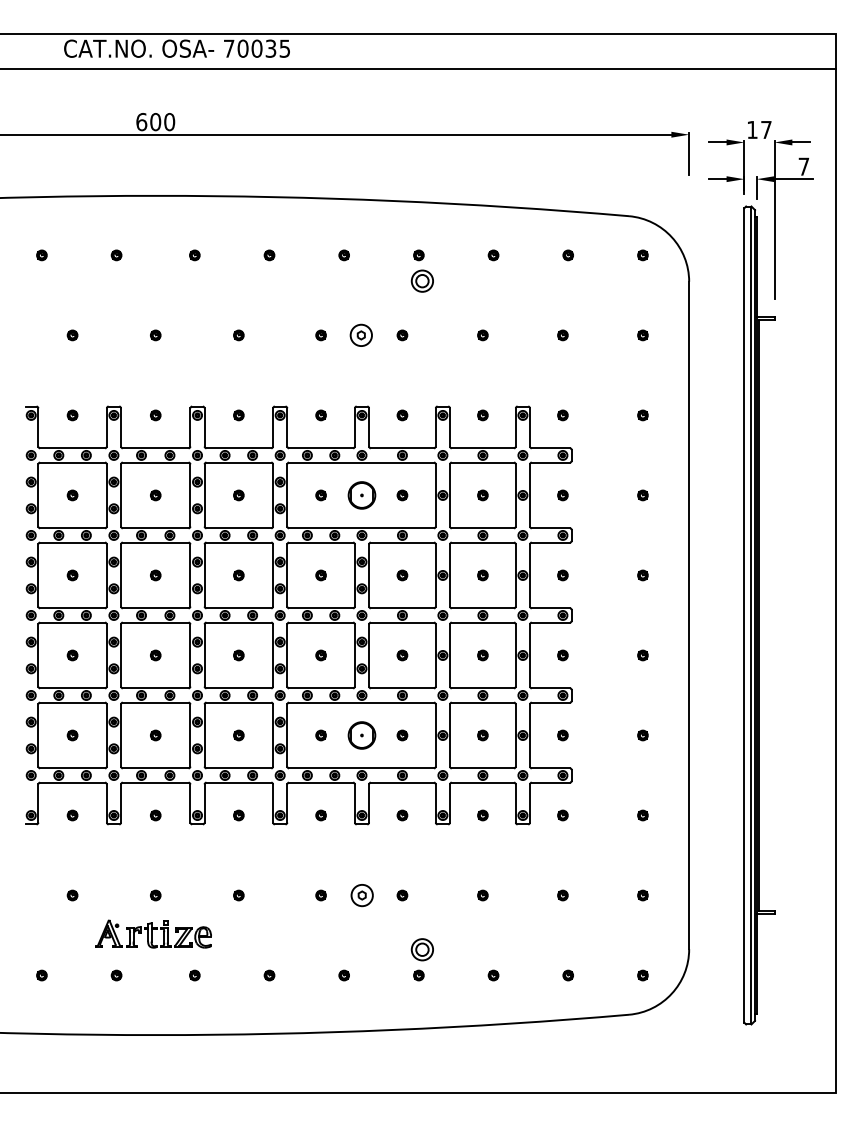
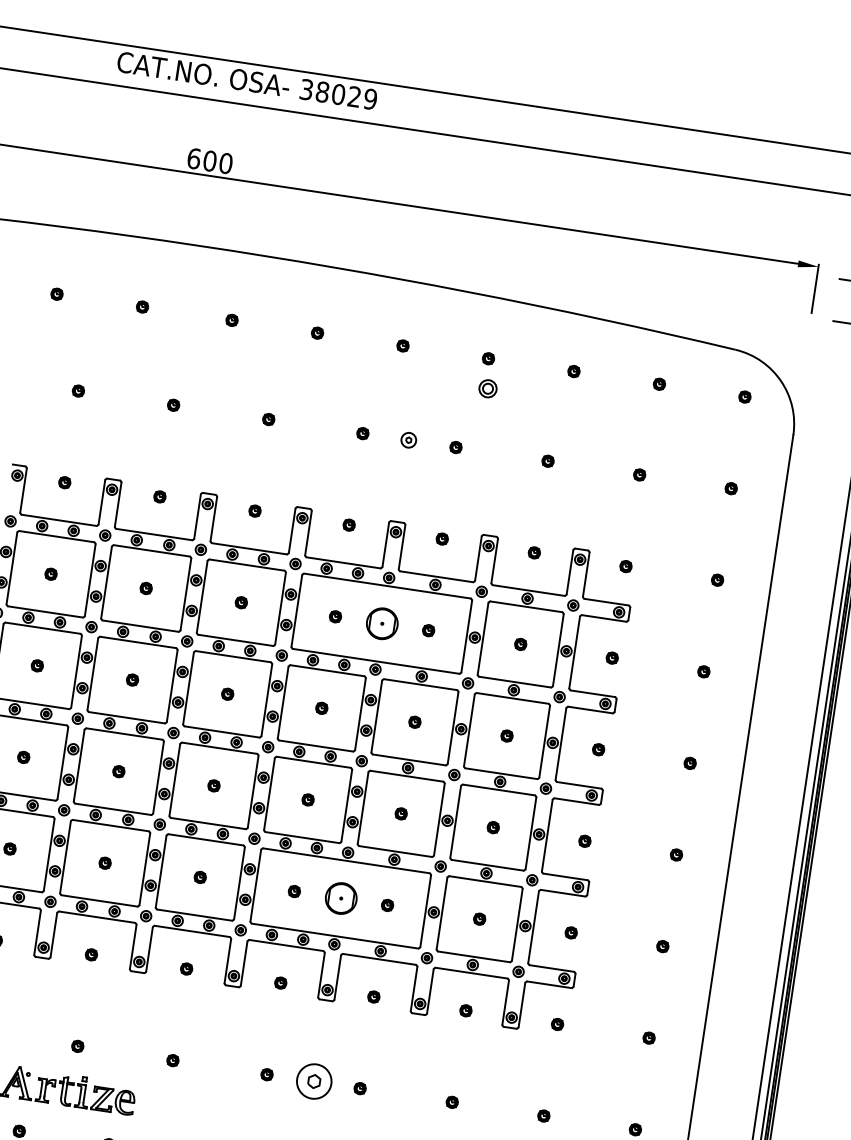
text: (256, 48) -> (338, 94), 70035 -> 38029
part: (421, 280) -> (487, 387), size x0.7
part: (360, 334) -> (408, 439), size x0.6
part: (361, 895) -> (313, 1081), size x1.4

